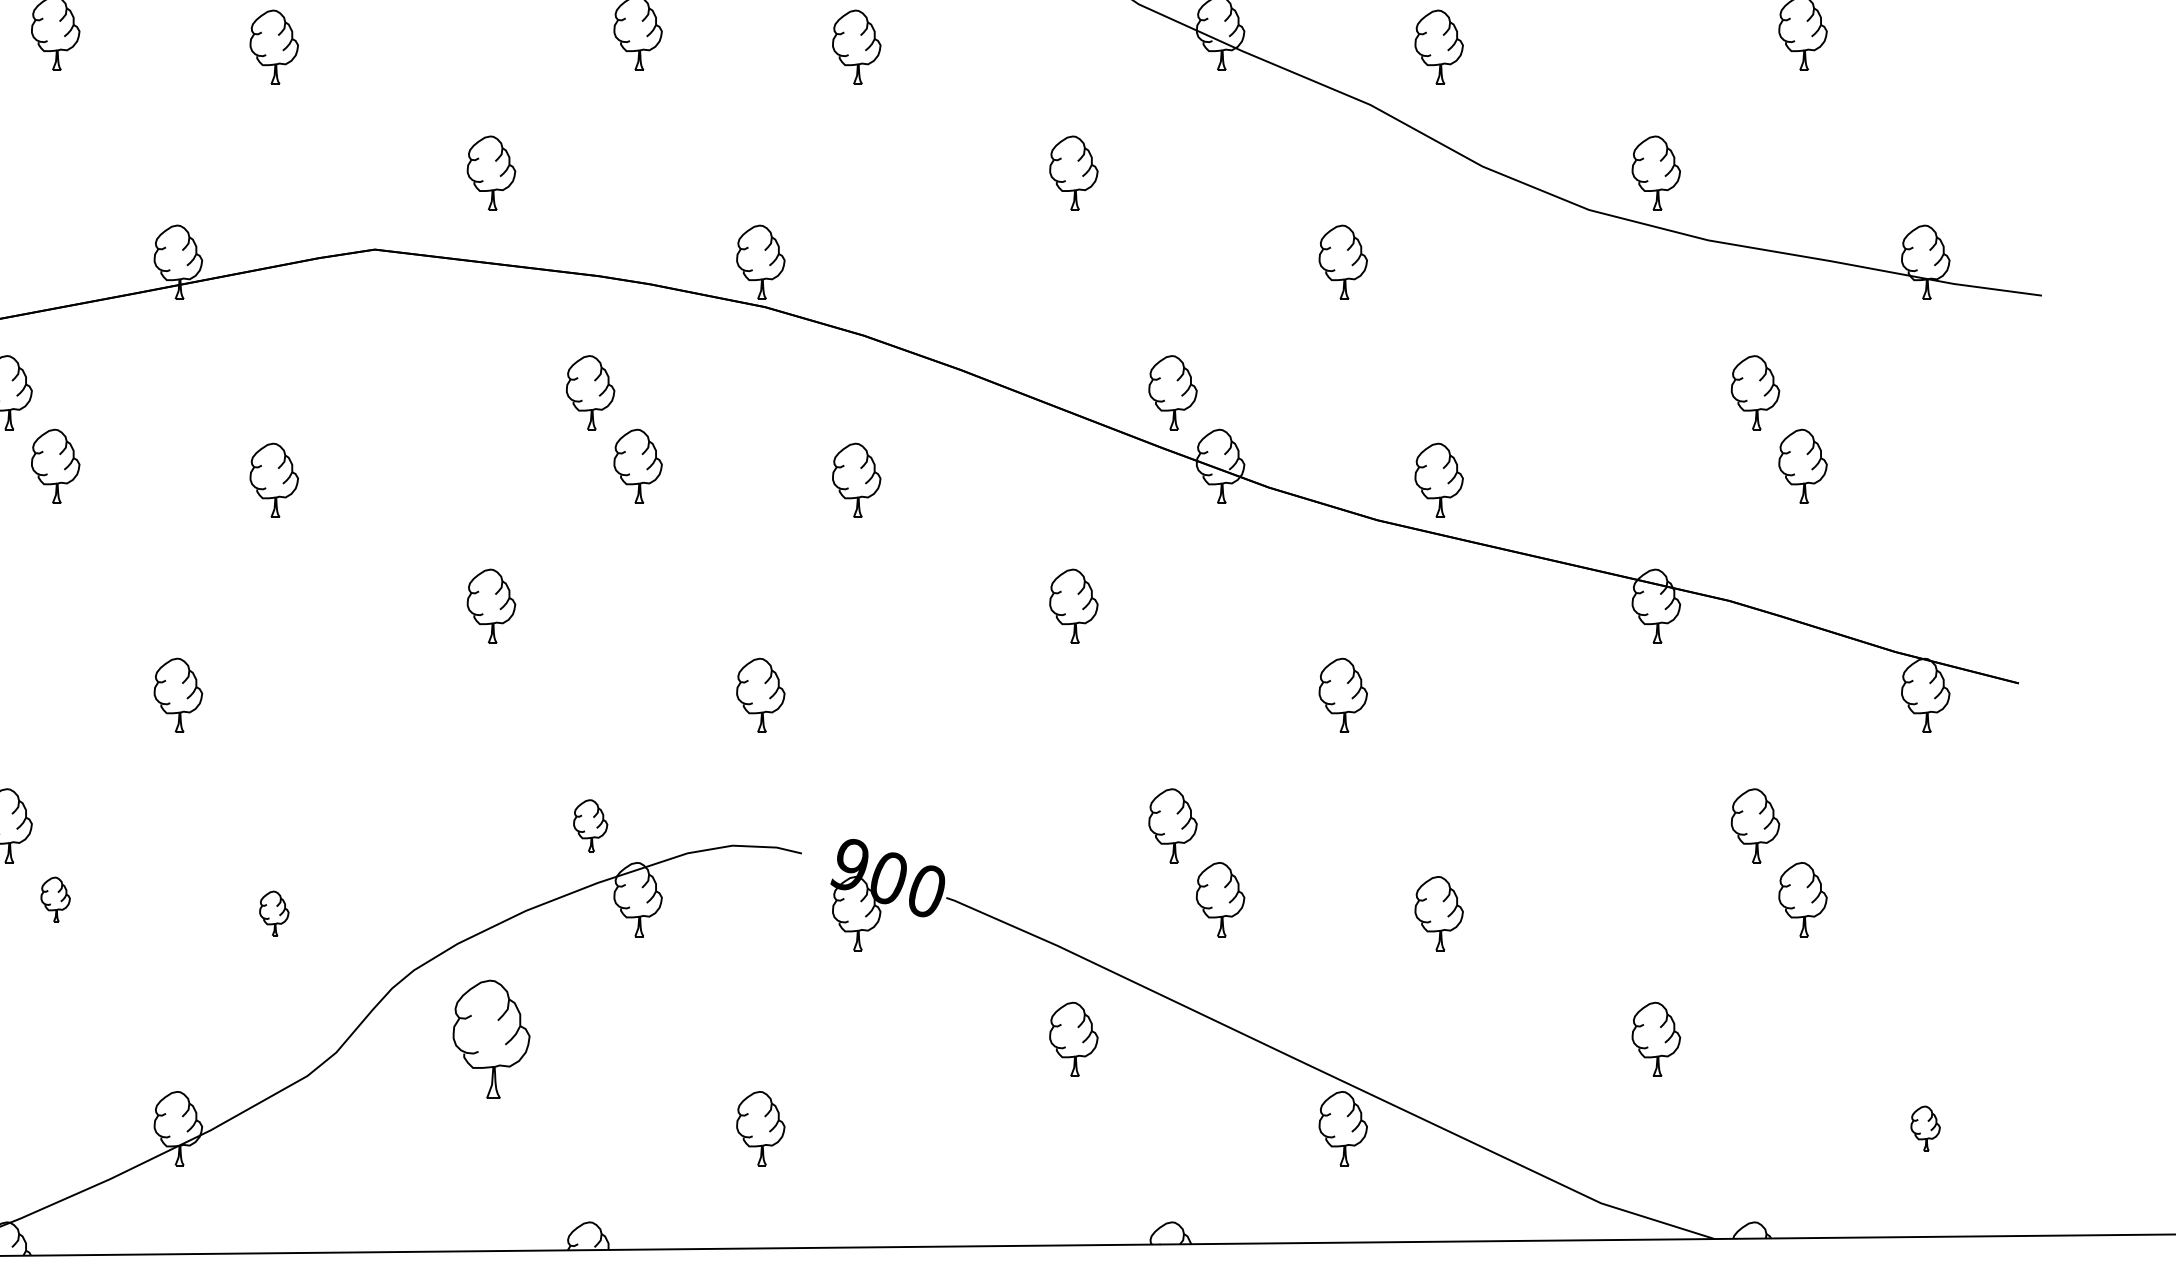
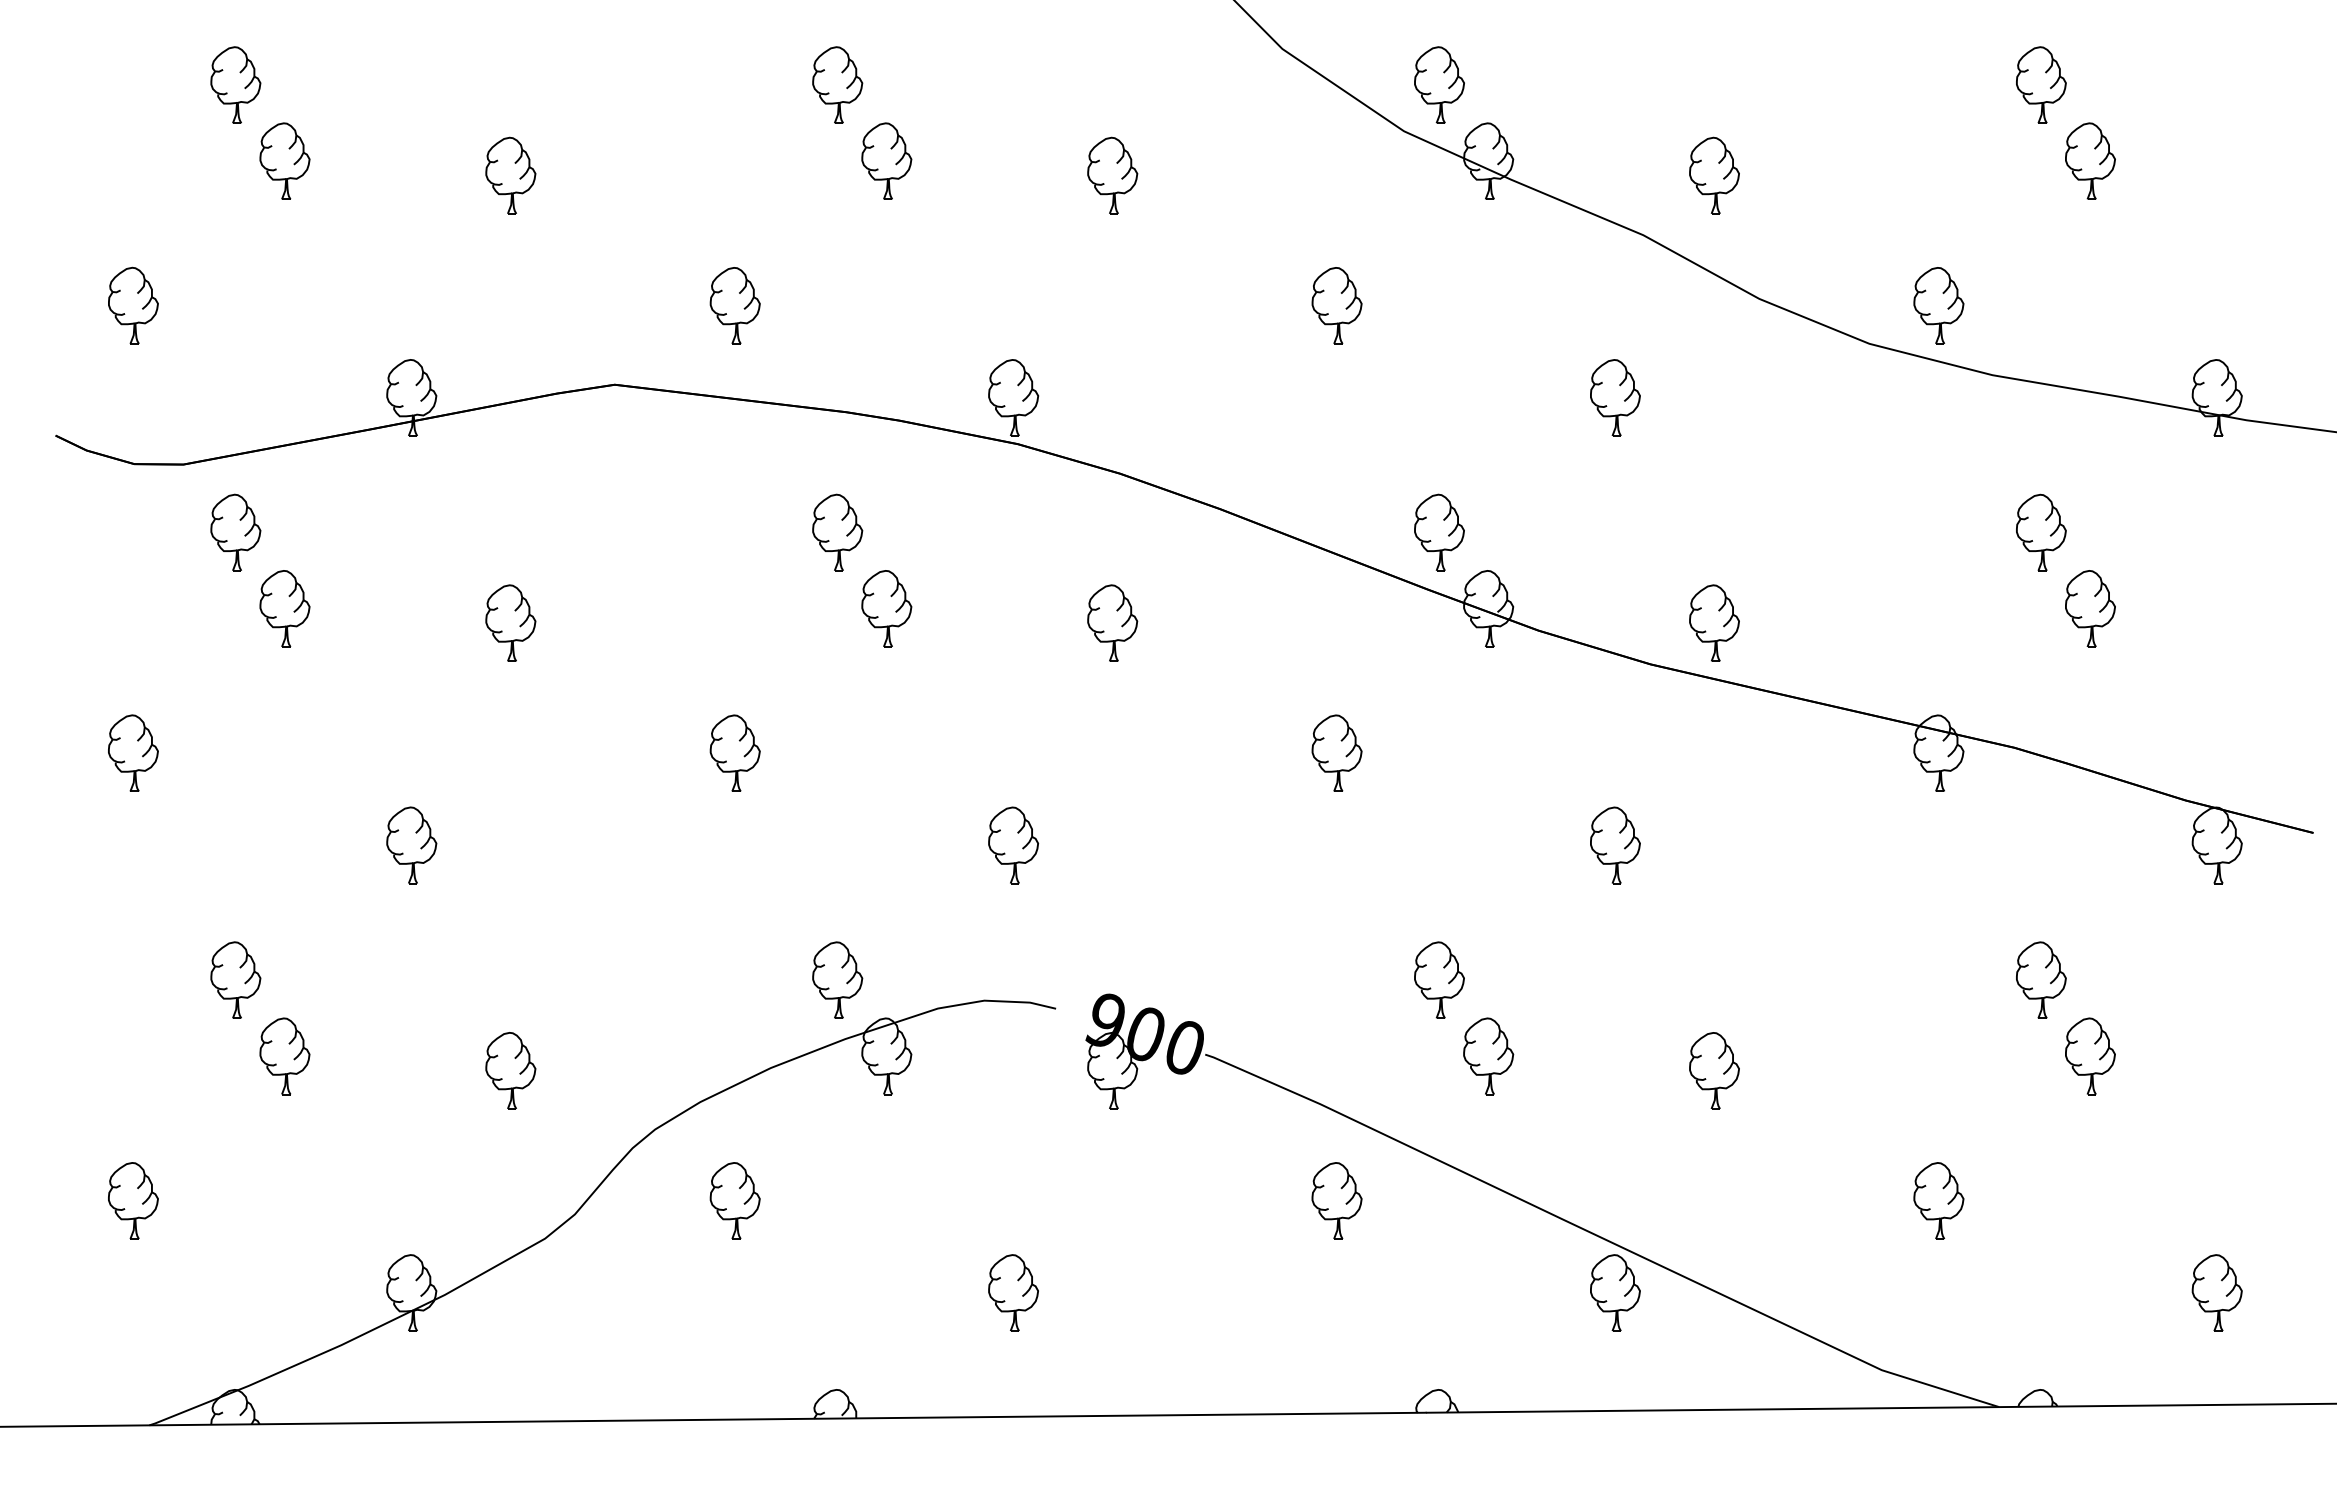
part: (590, 825) -> (837, 979), size x1.43
part: (55, 899) -> (284, 1056), size x1.67
part: (273, 913) -> (510, 1070), size x1.67
part: (490, 1039) -> (734, 1200), size x0.62
part: (1925, 1128) -> (2216, 1292), size x1.67

